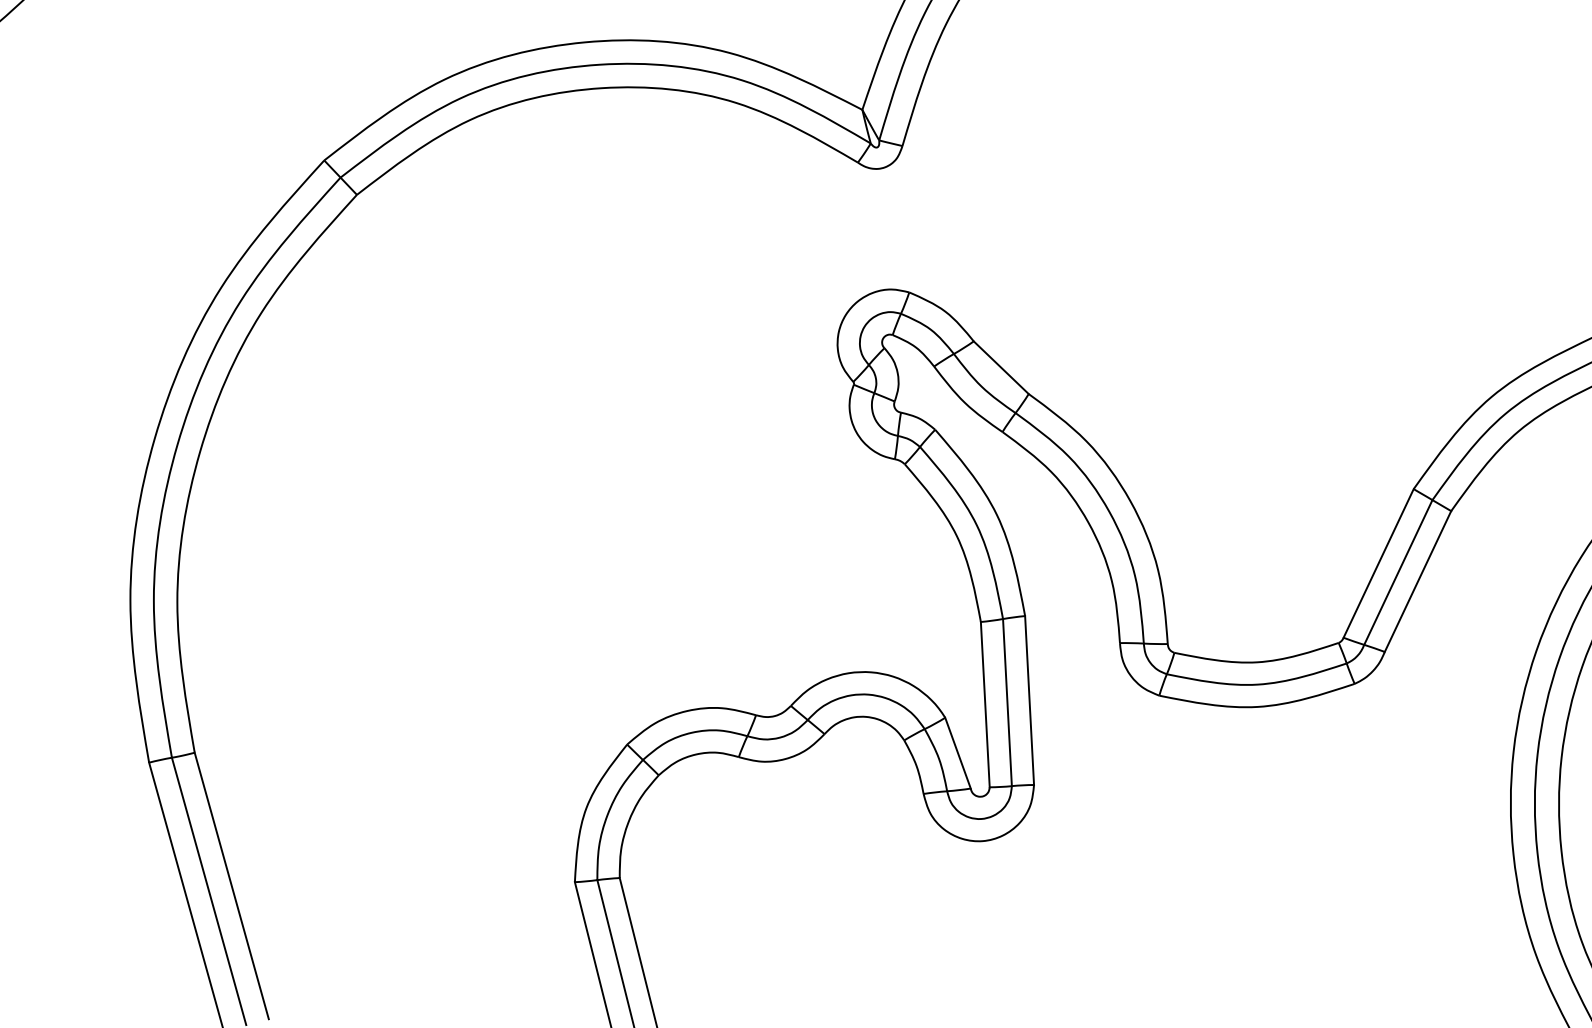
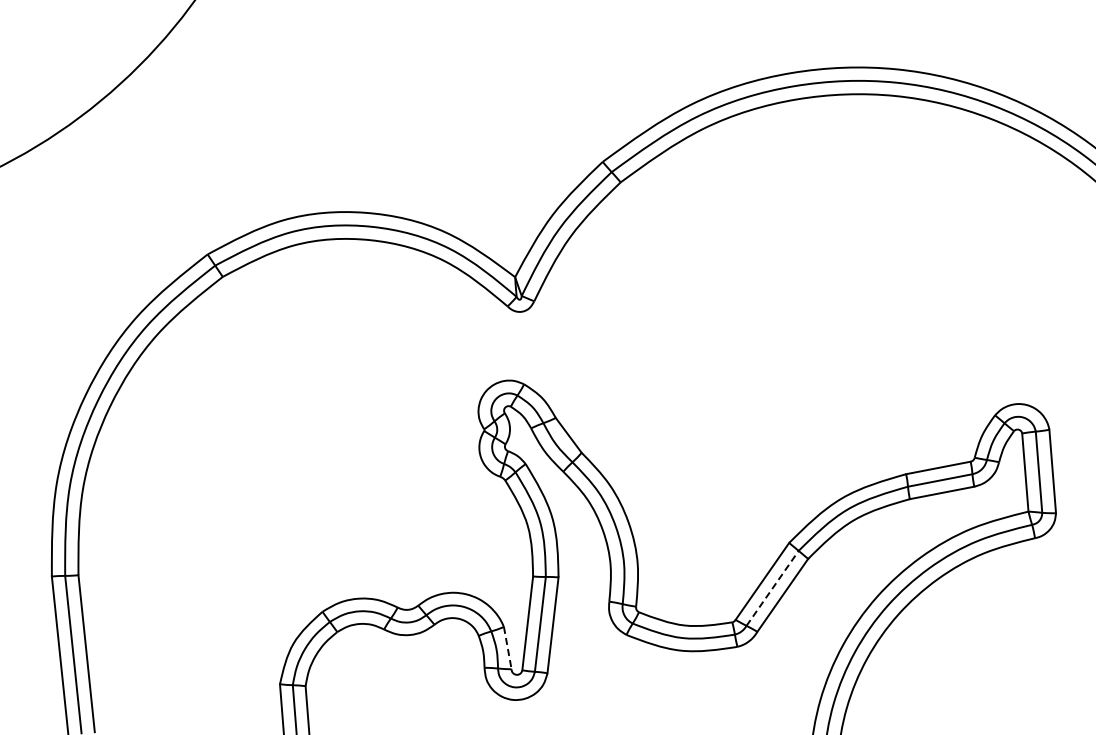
line: (1398, 572) -> (772, 588), solid -> dashed
line: (957, 753) -> (507, 648), solid -> dashed

